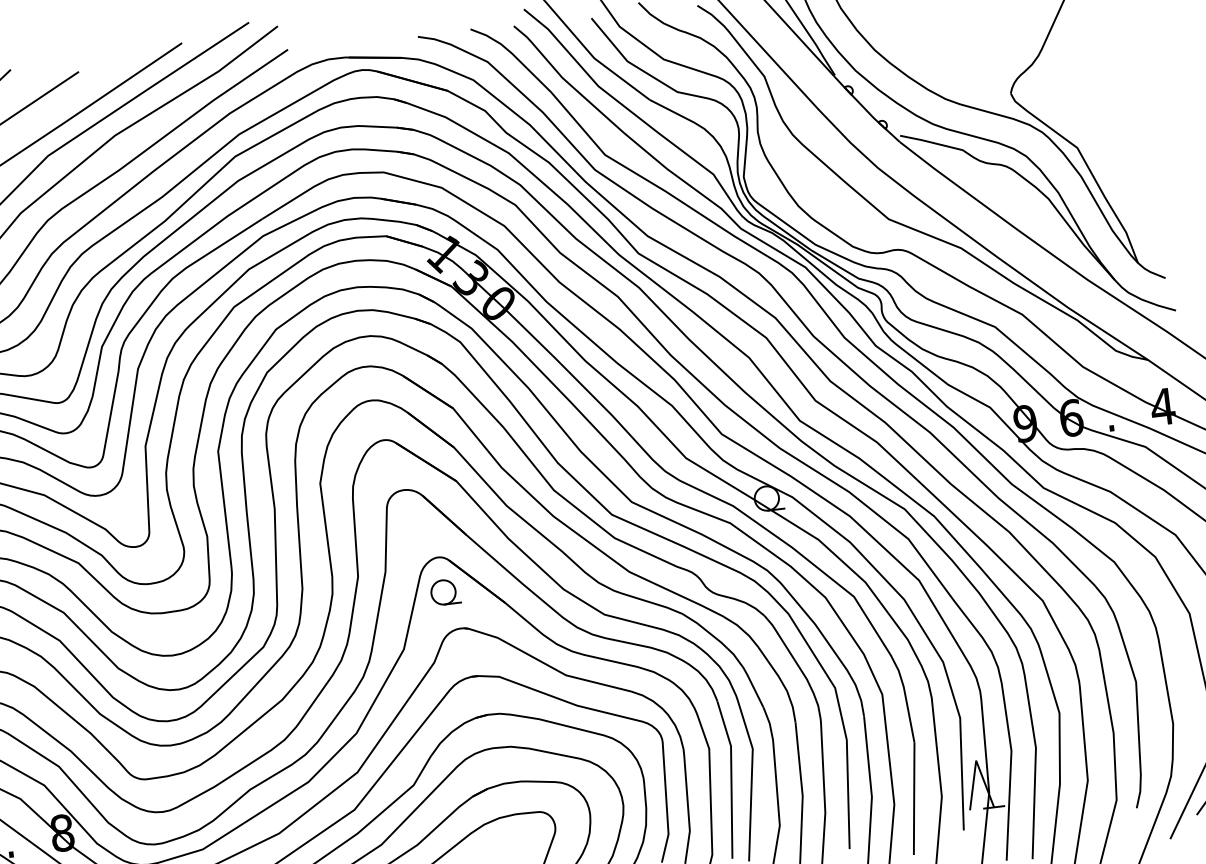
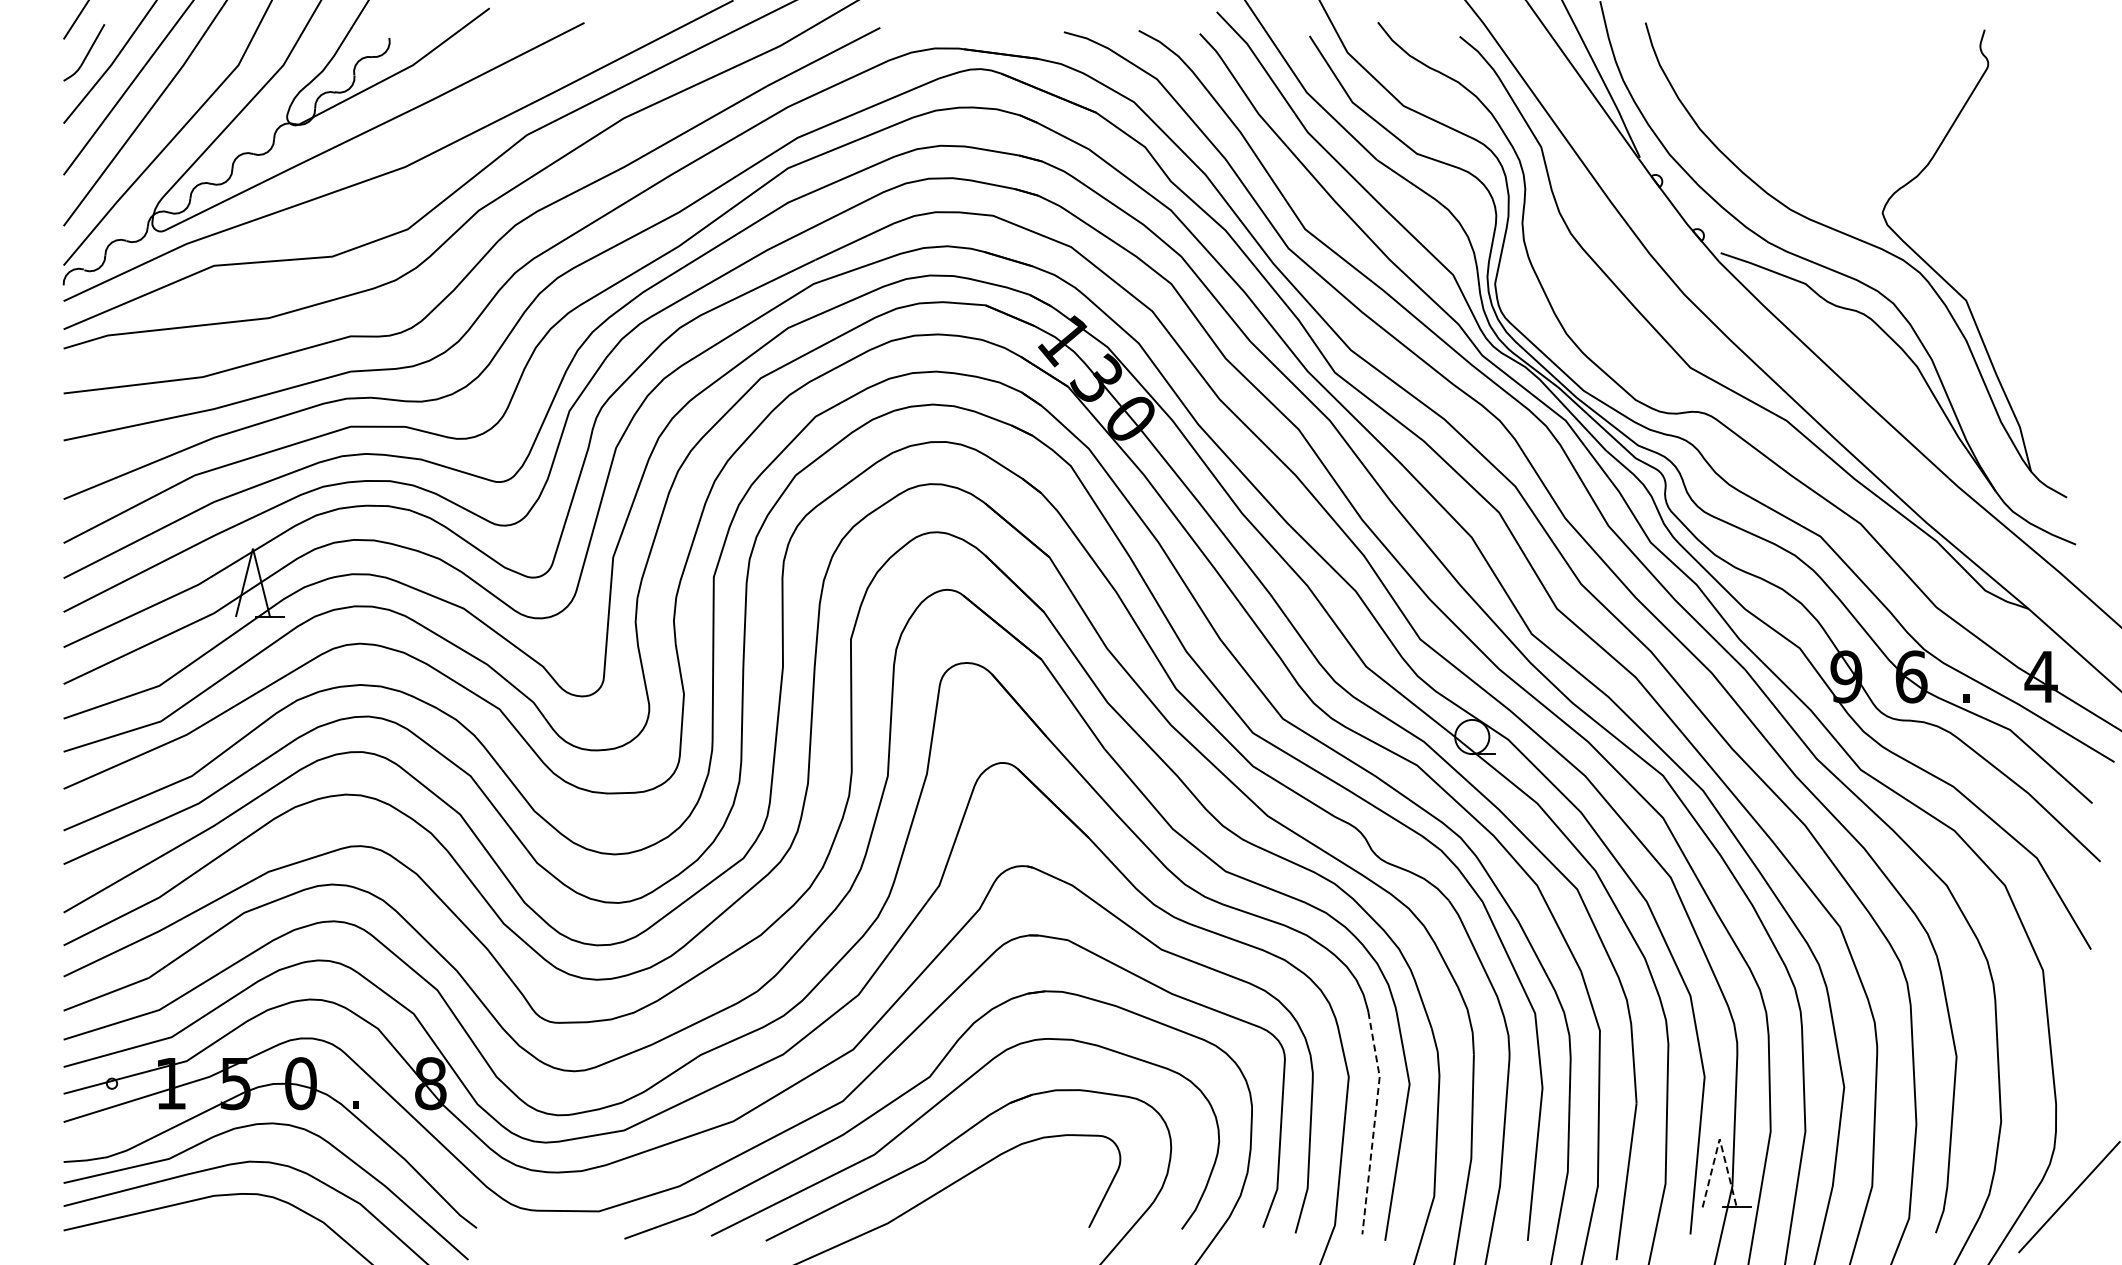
part: (444, 592) -> (1006, 812), removed
line: (976, 760) -> (1719, 1139), solid -> dashed
line: (731, 778) -> (1374, 1122), solid -> dashed

